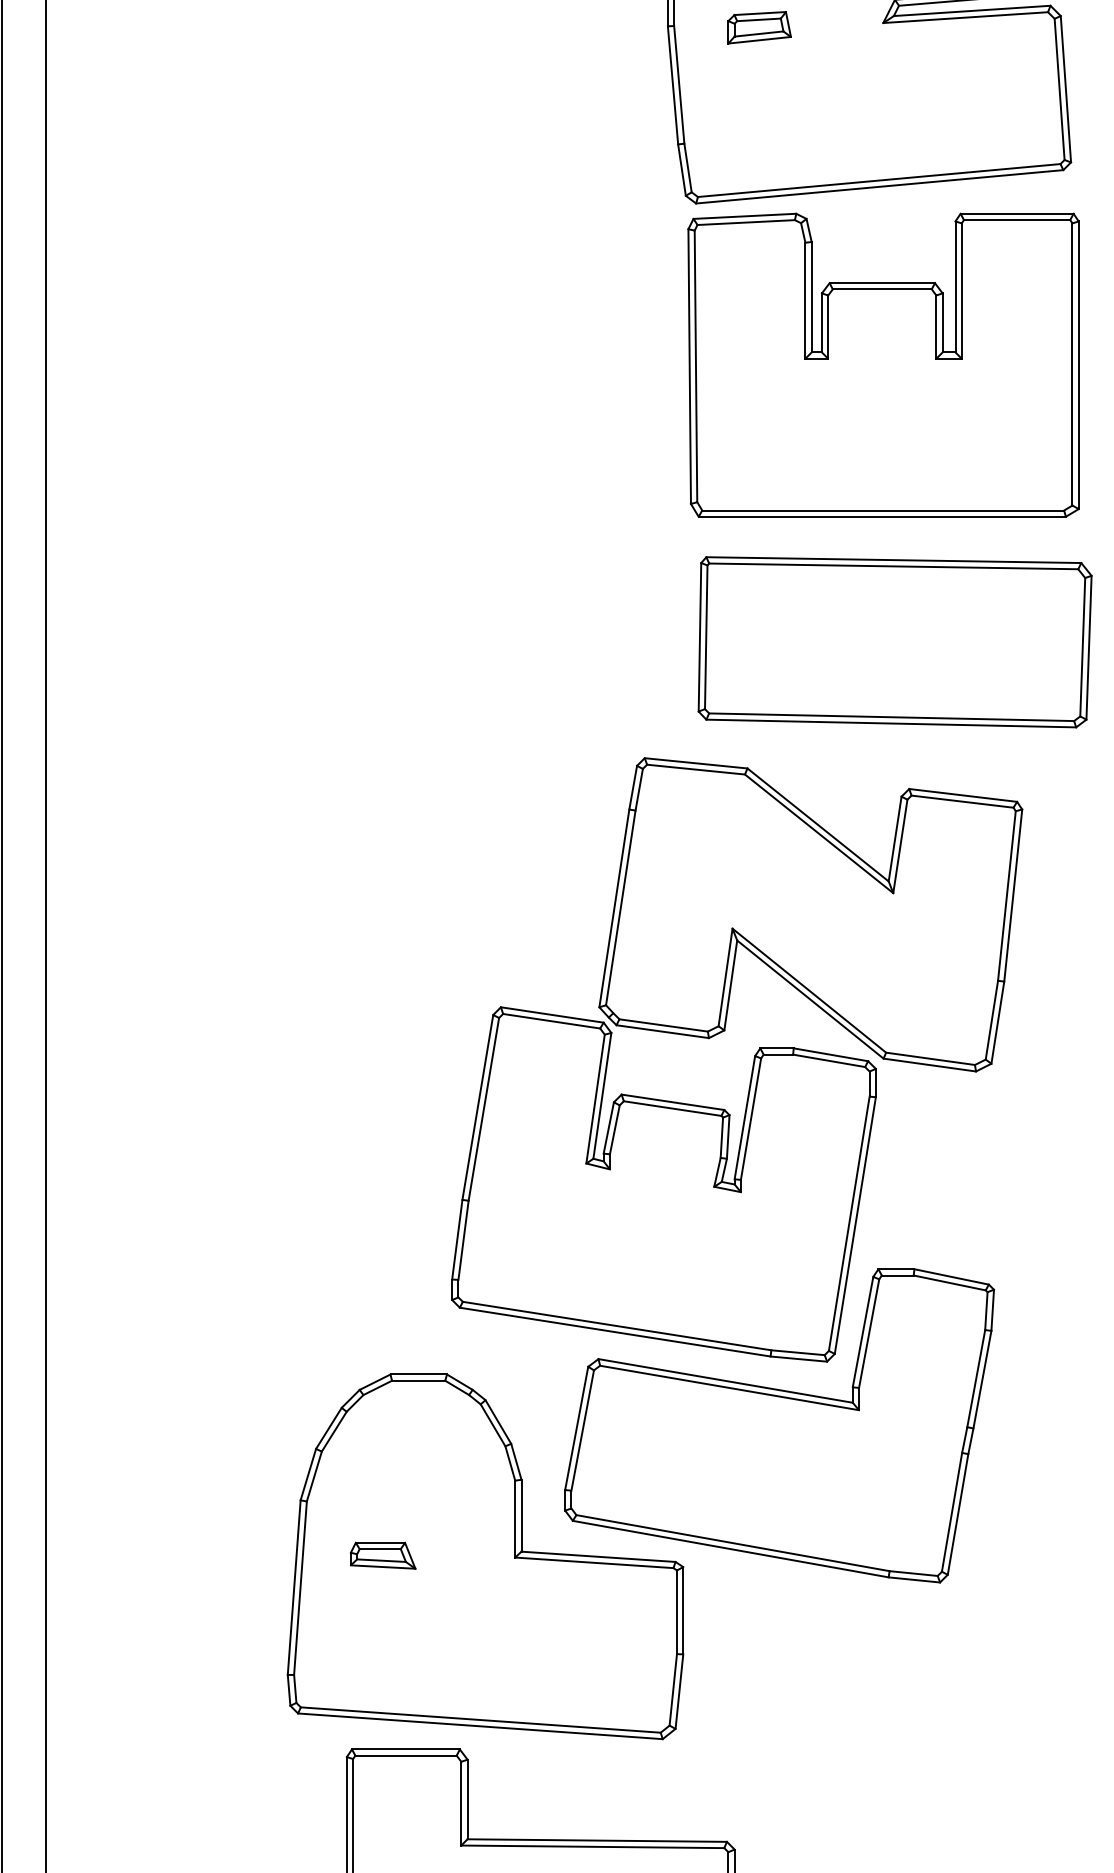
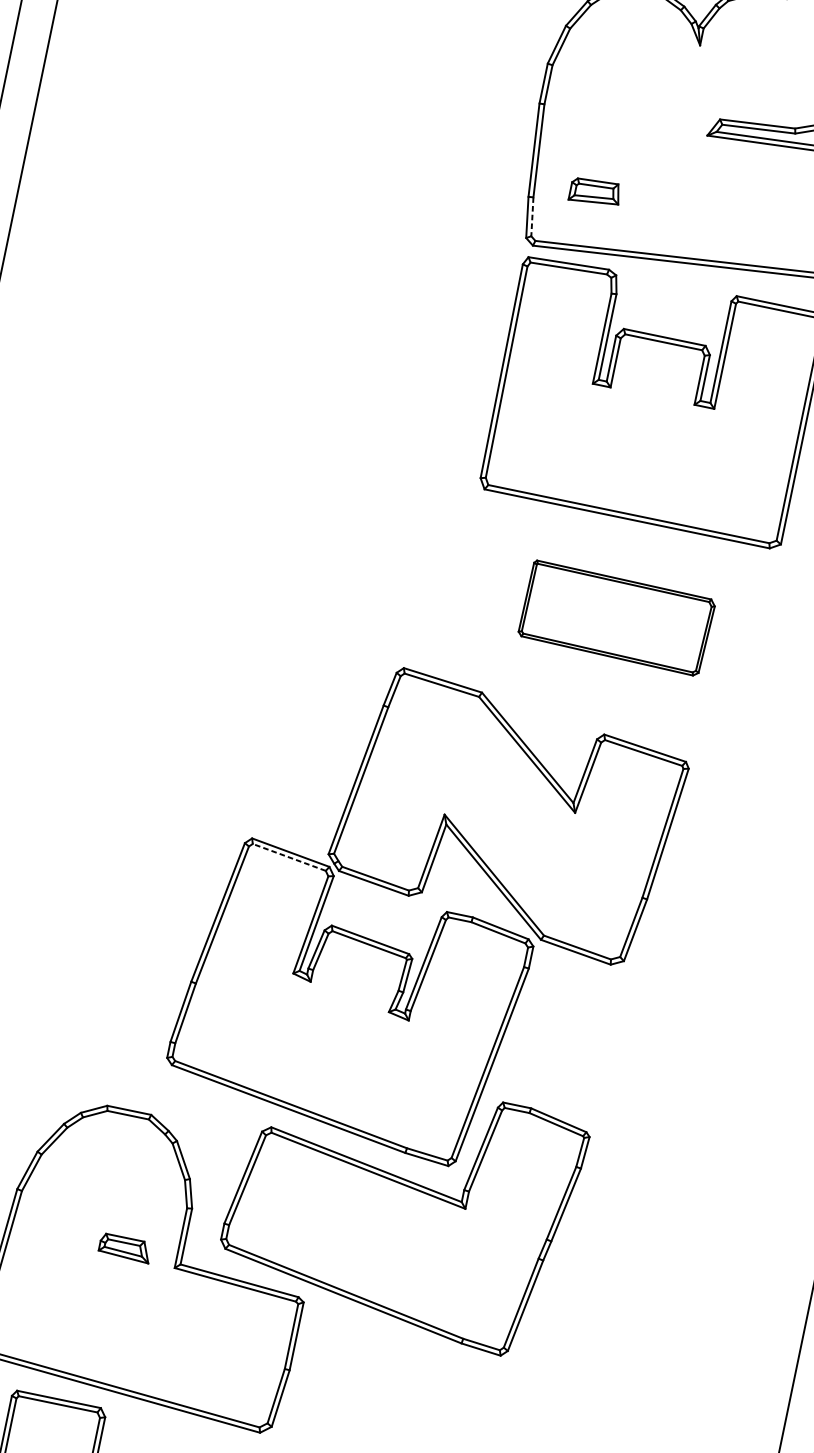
part: (759, 27) -> (595, 192), moved
line: (688, 168) -> (532, 217), solid -> dashed
part: (894, 642) -> (616, 618), size x0.6
line: (551, 1021) -> (289, 857), solid -> dashed
part: (383, 1555) -> (125, 1248), moved

